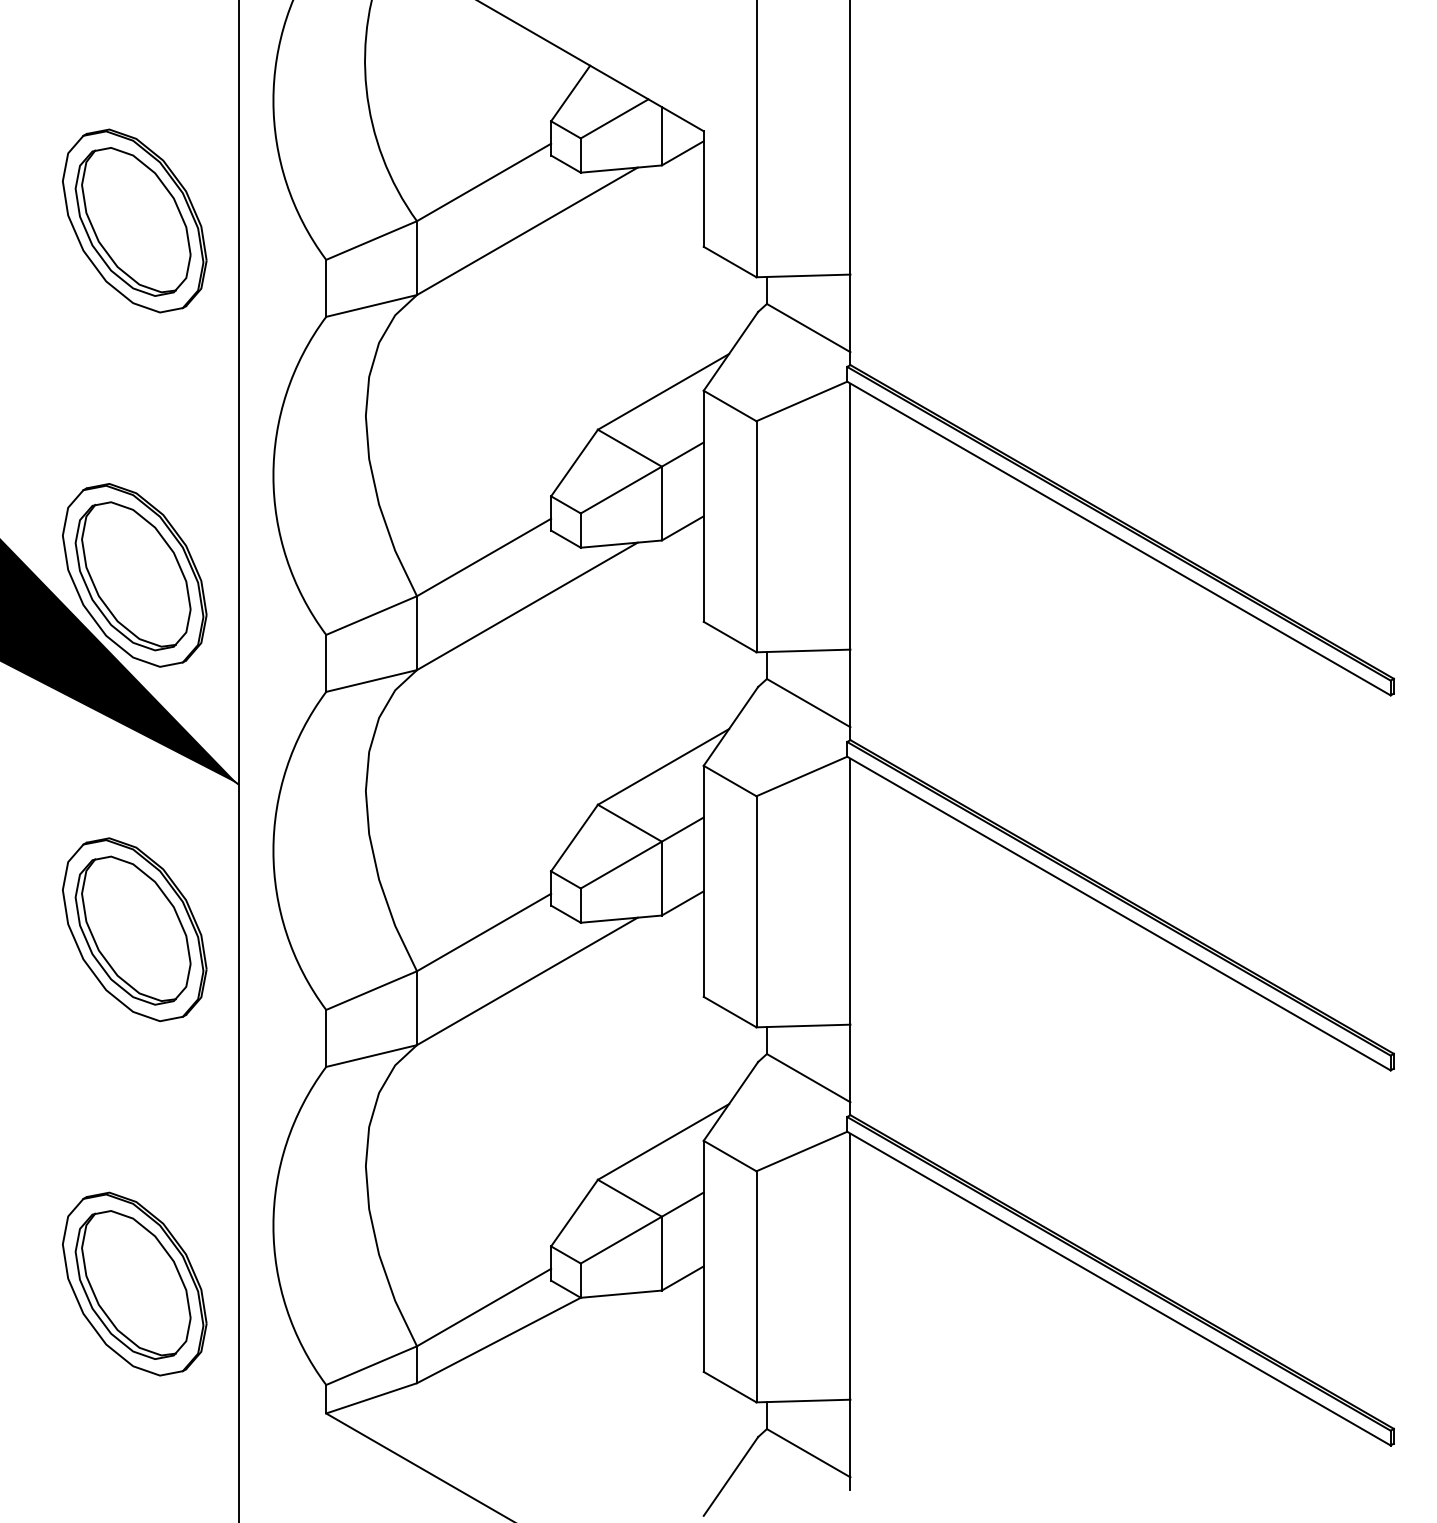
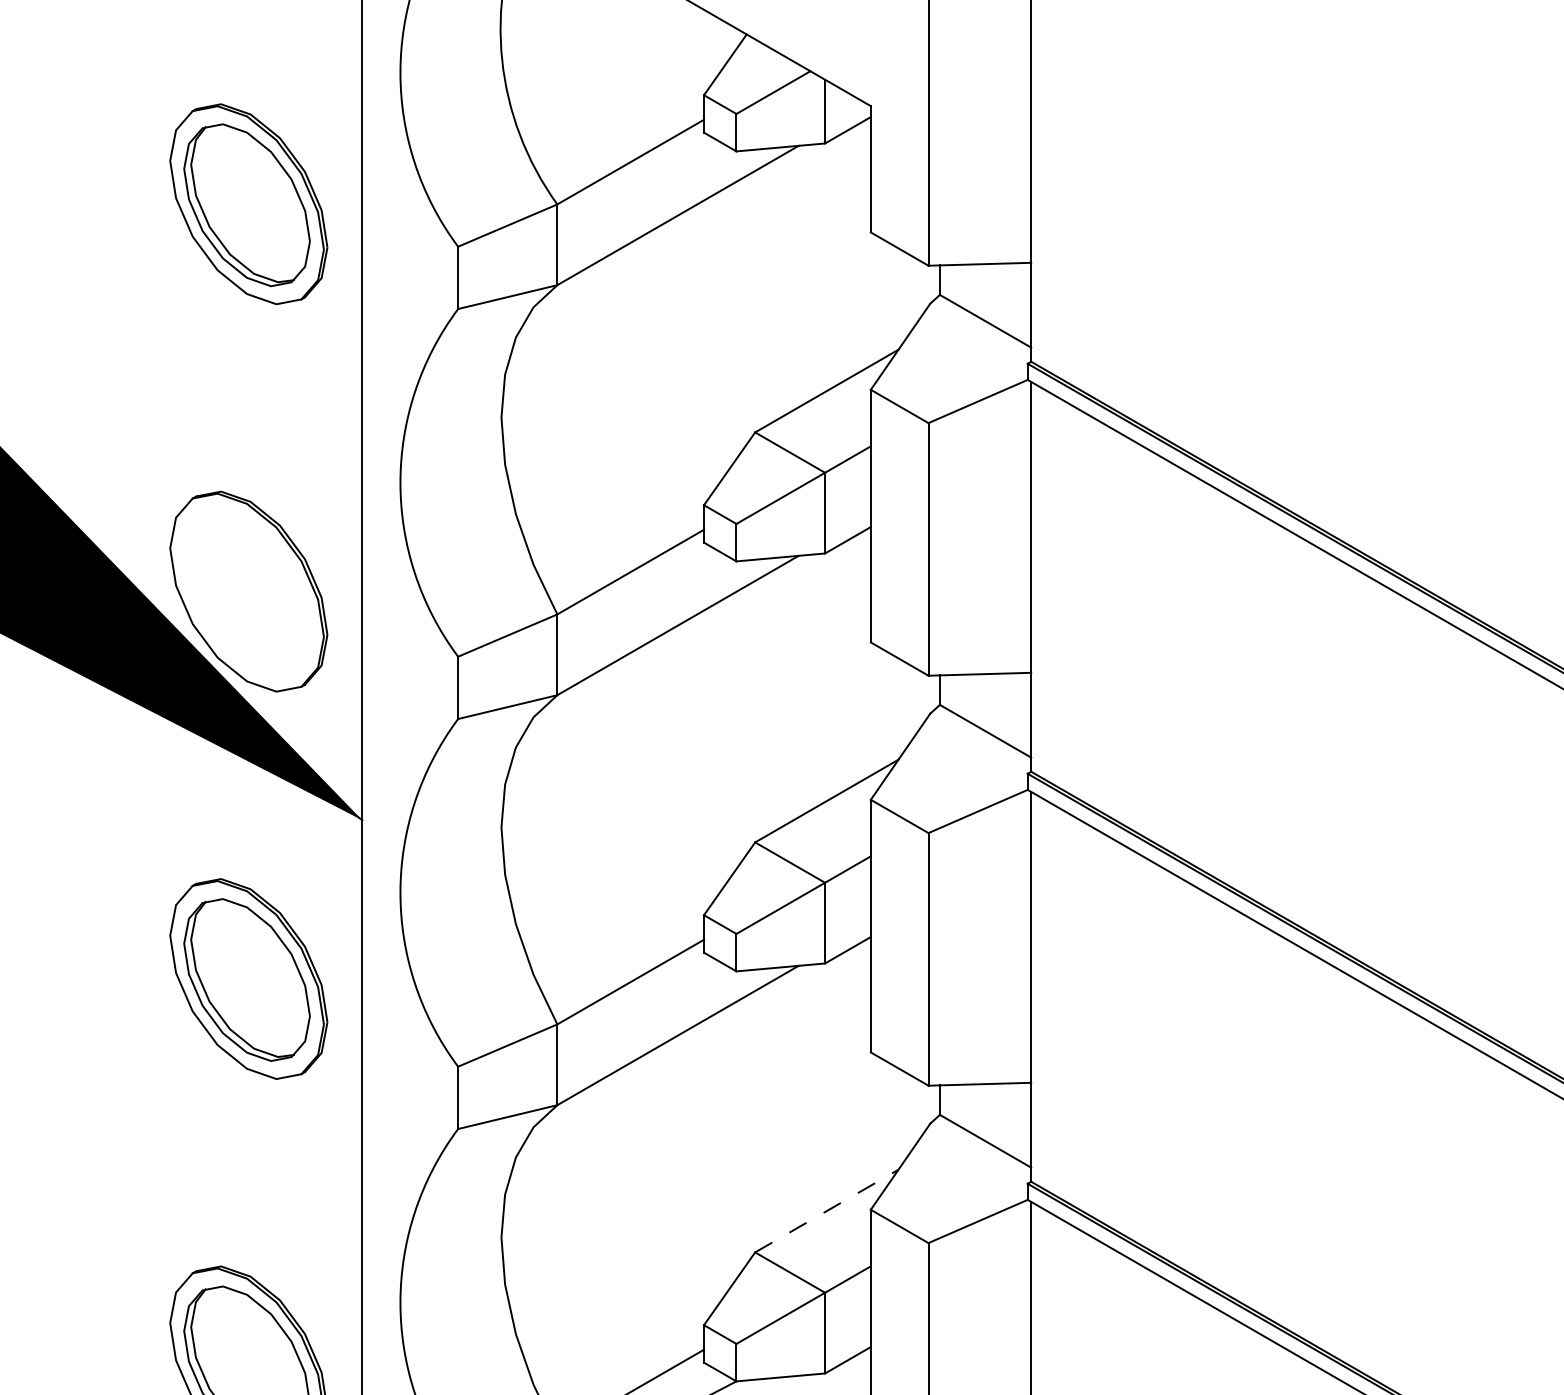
part: (132, 576) -> (246, 592), removed
line: (663, 1141) -> (826, 1210), solid -> dashed

